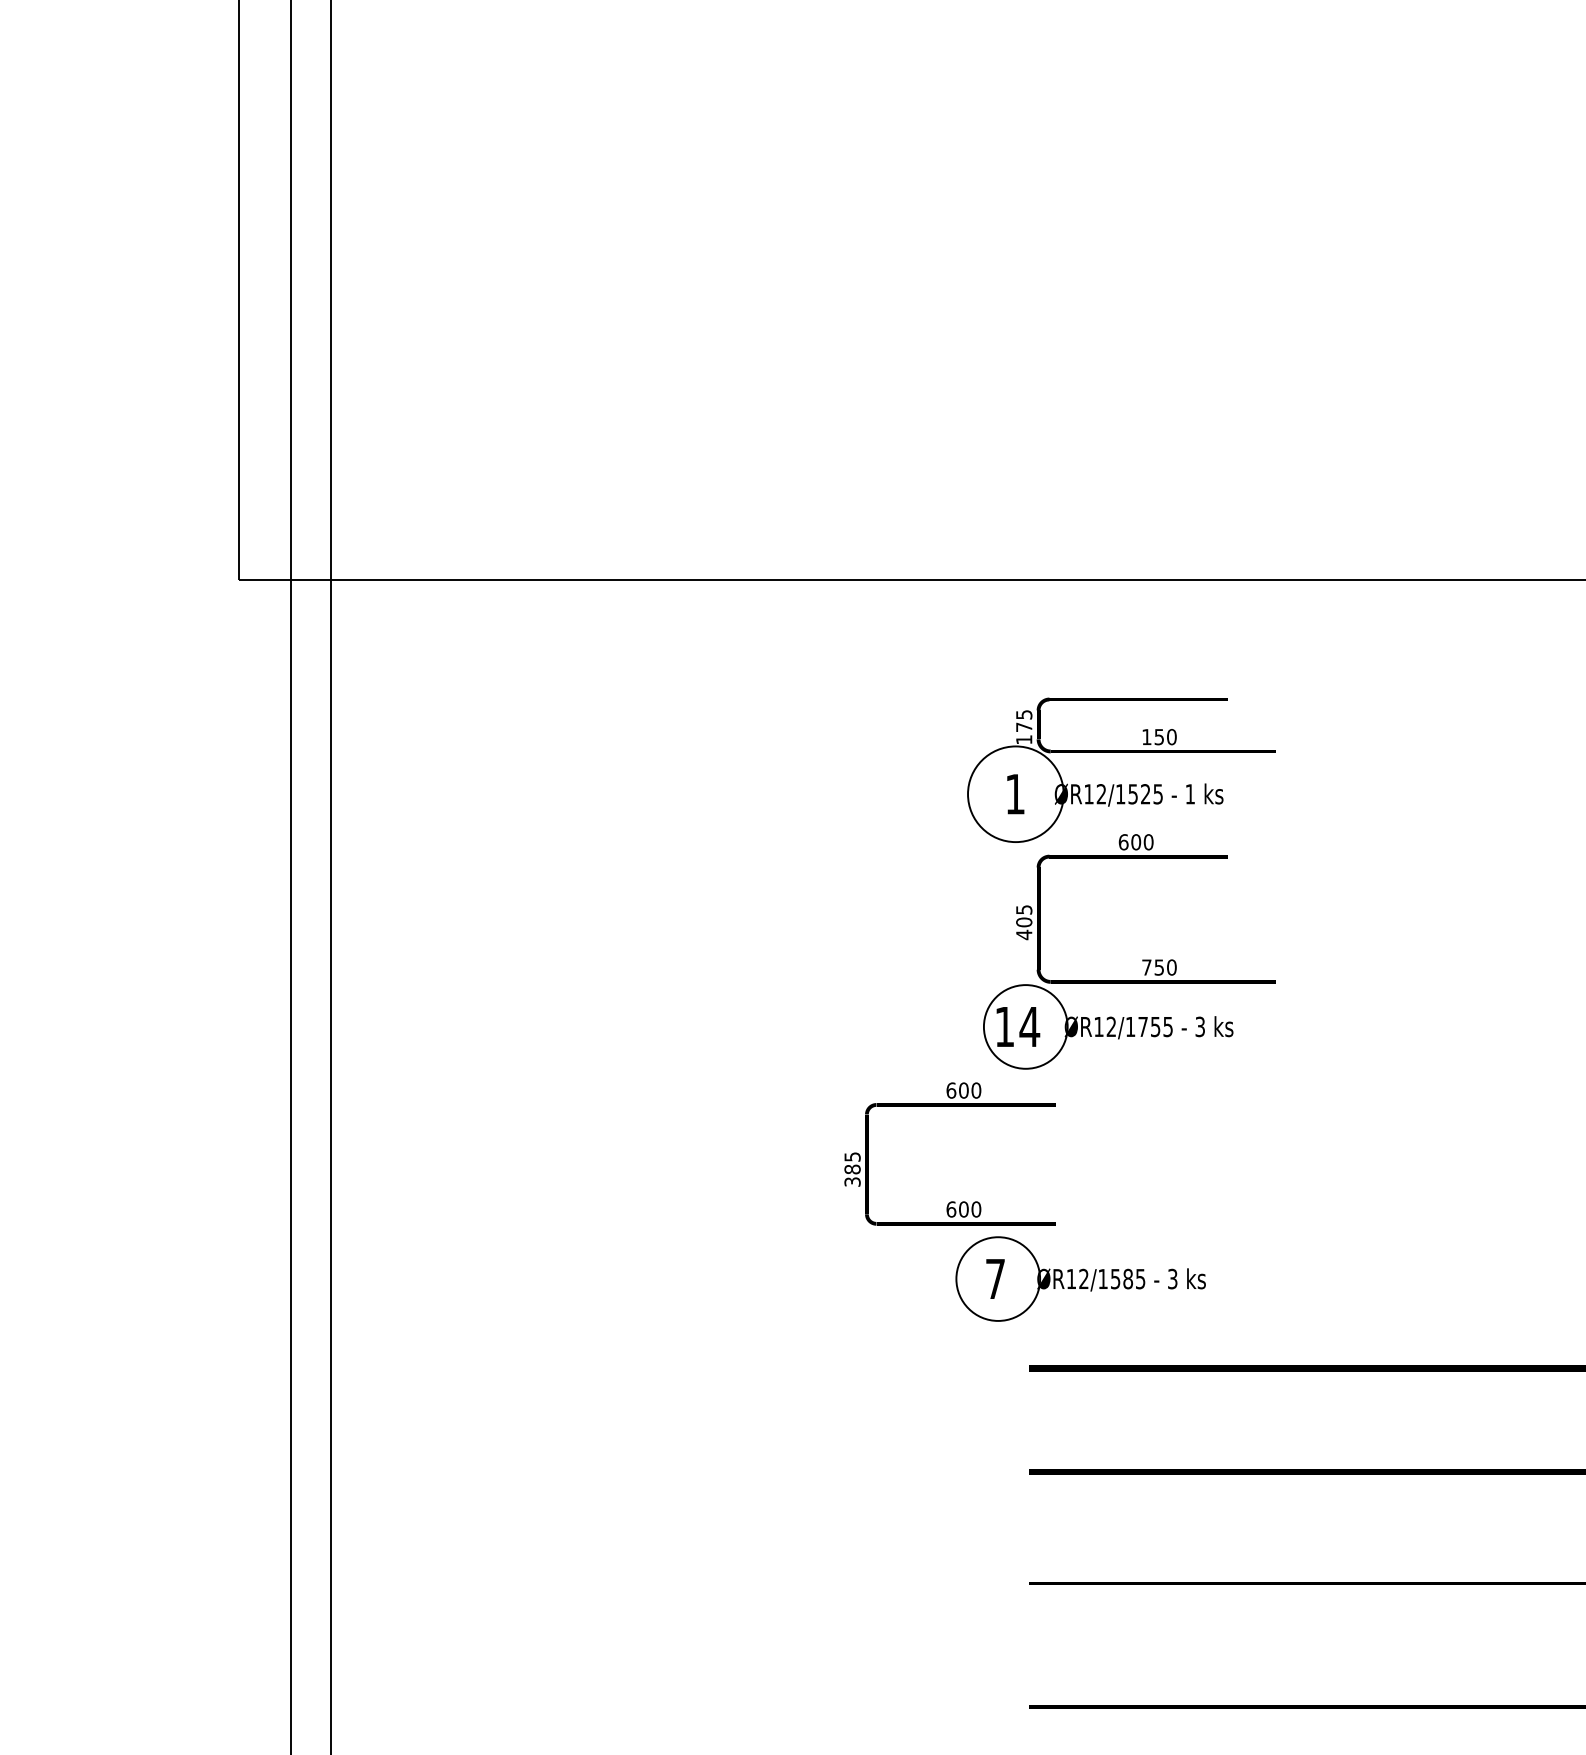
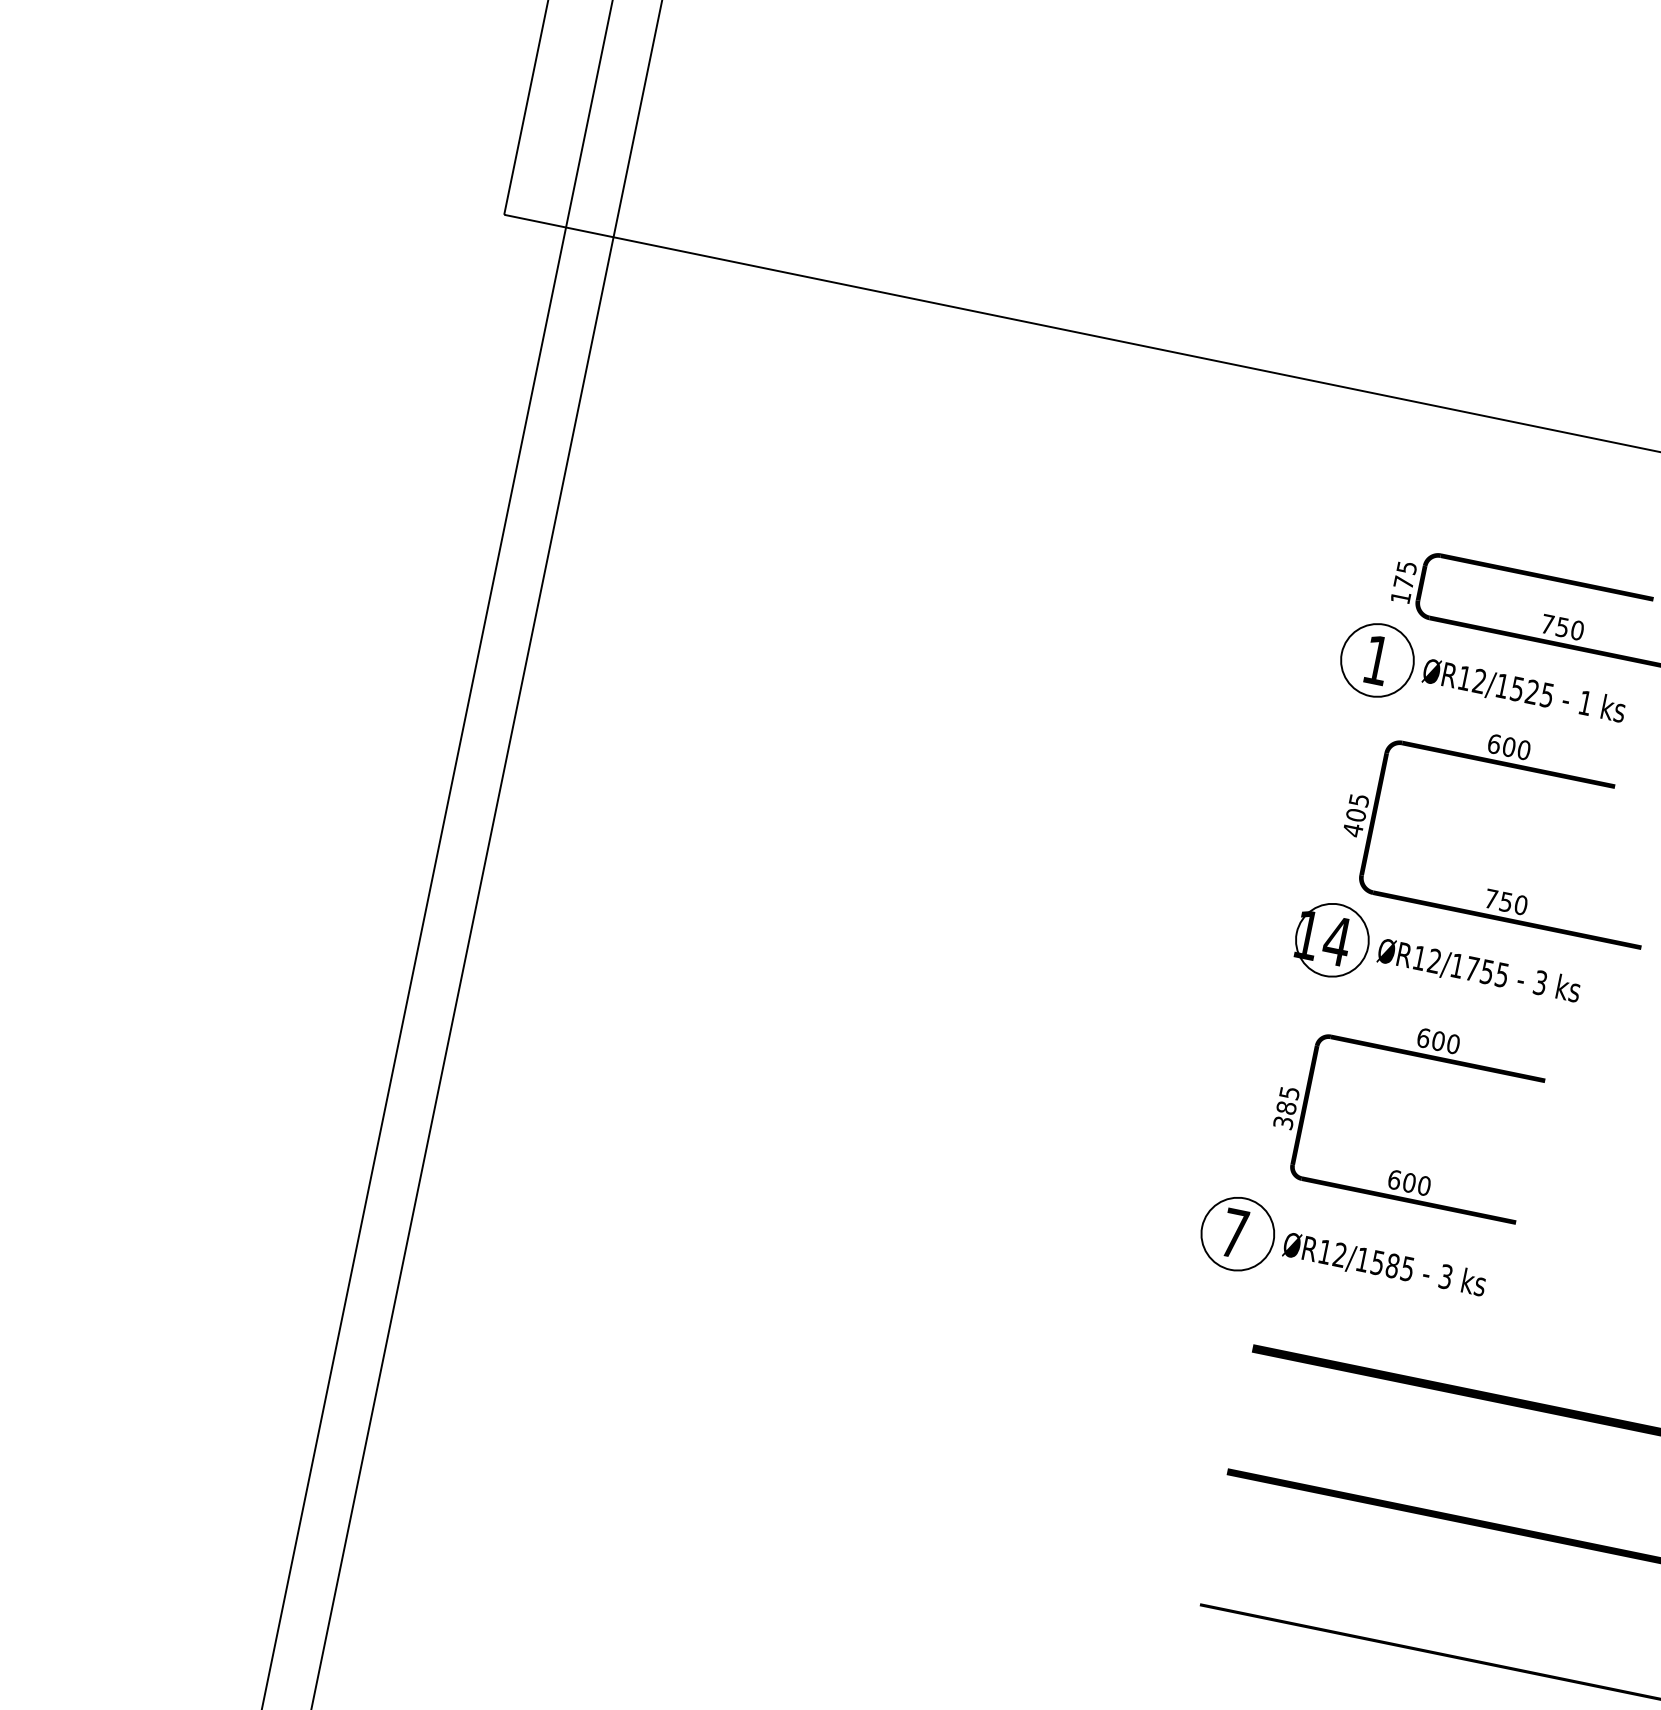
text: (1146, 737) -> (1547, 624), 150 -> 750
circle: (1015, 794) -> (1377, 660), size x0.62
circle: (1025, 1026) -> (1332, 939), size x0.71
text: (949, 1153) -> (1405, 1112), moved
circle: (998, 1278) -> (1238, 1233), size x0.71

